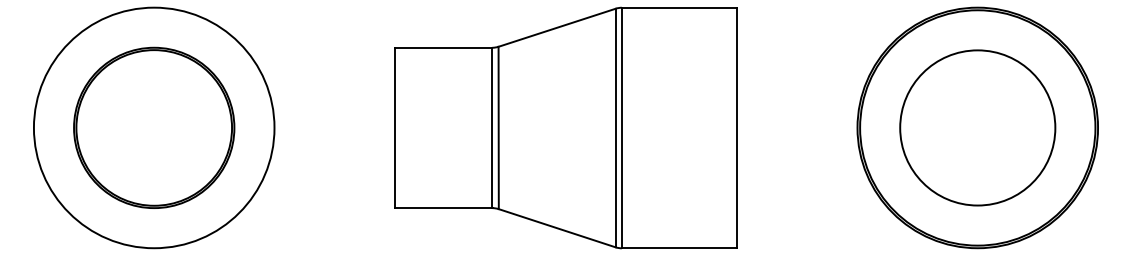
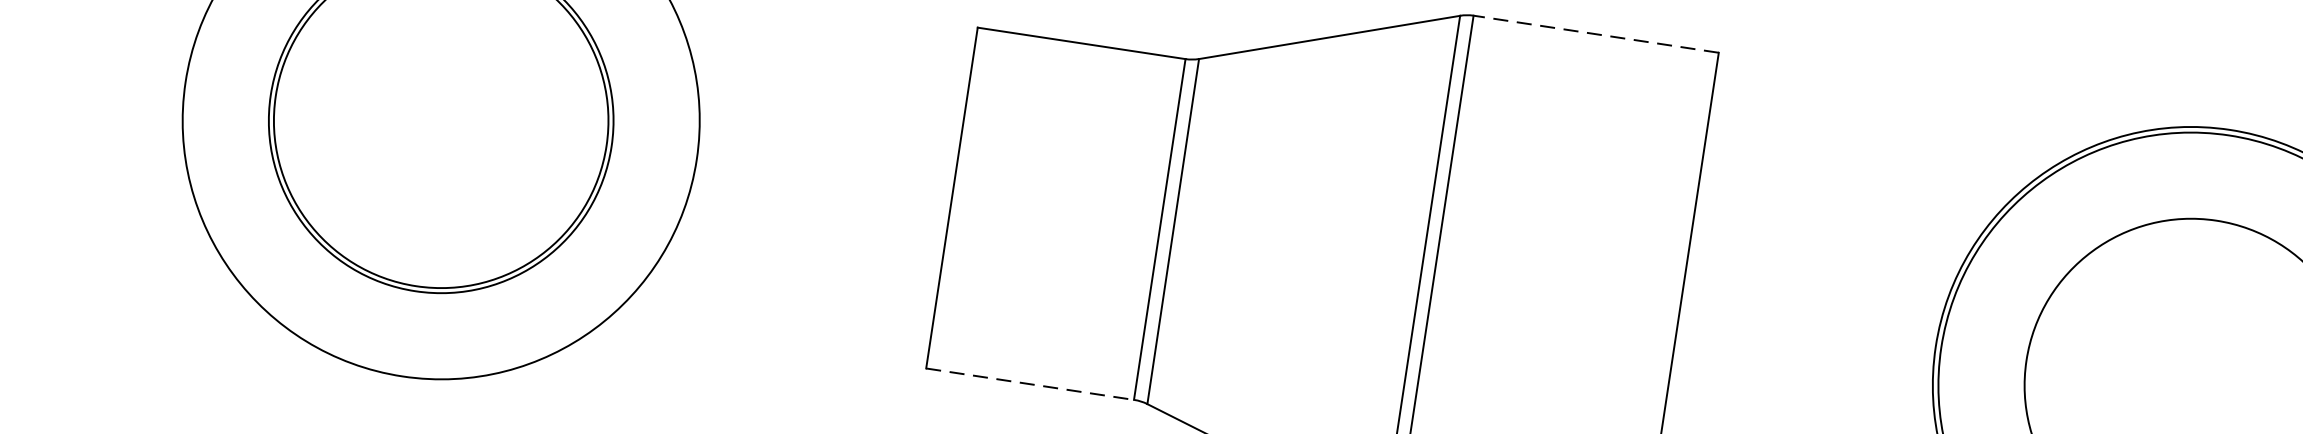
line: (679, 7) -> (1596, 33), solid -> dashed
line: (444, 208) -> (1032, 385), solid -> dashed

